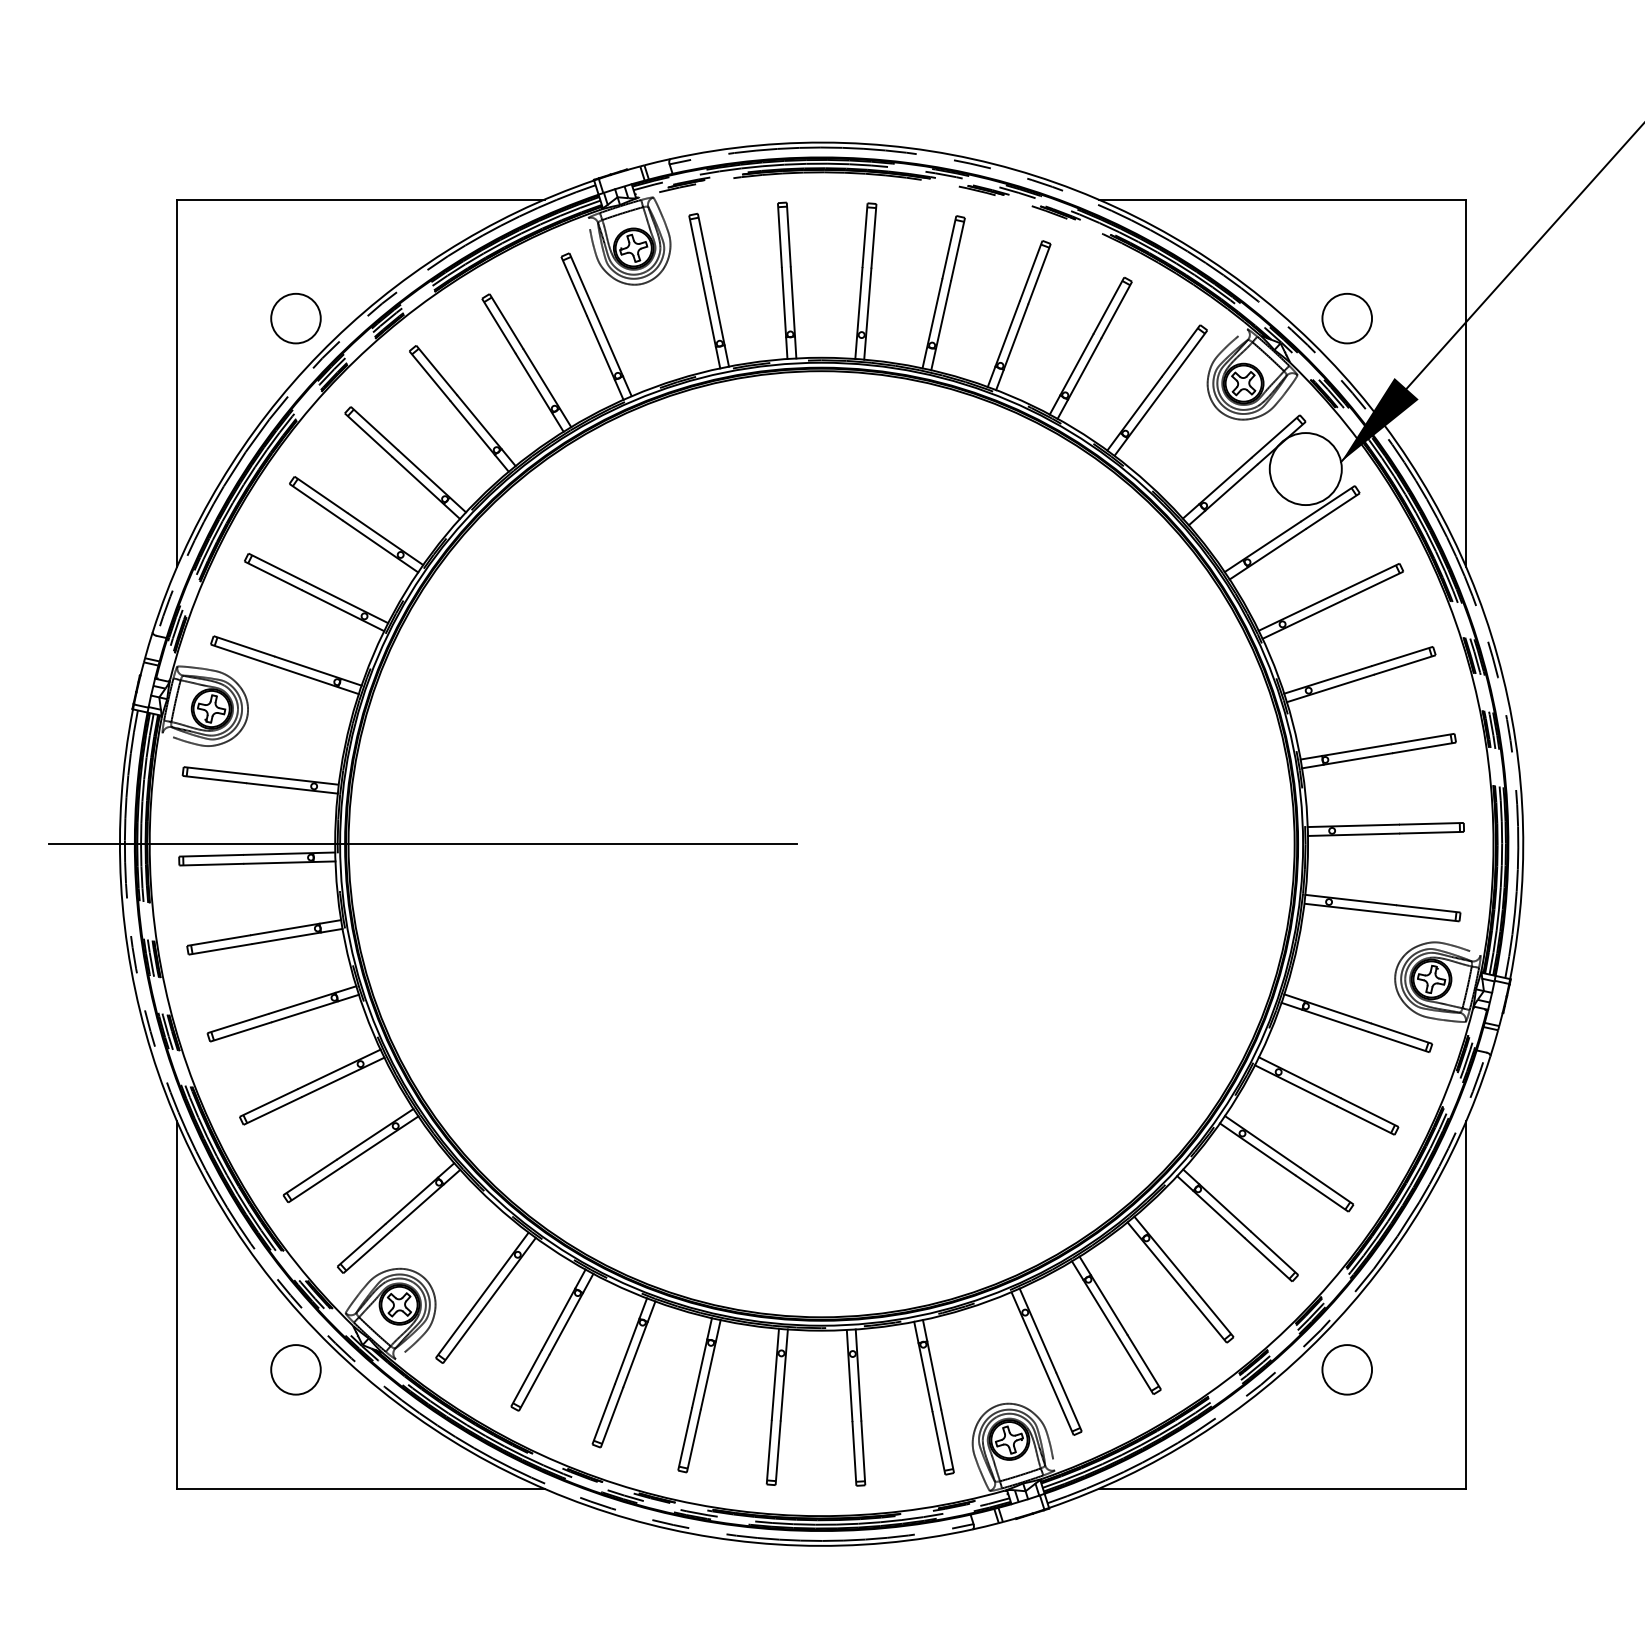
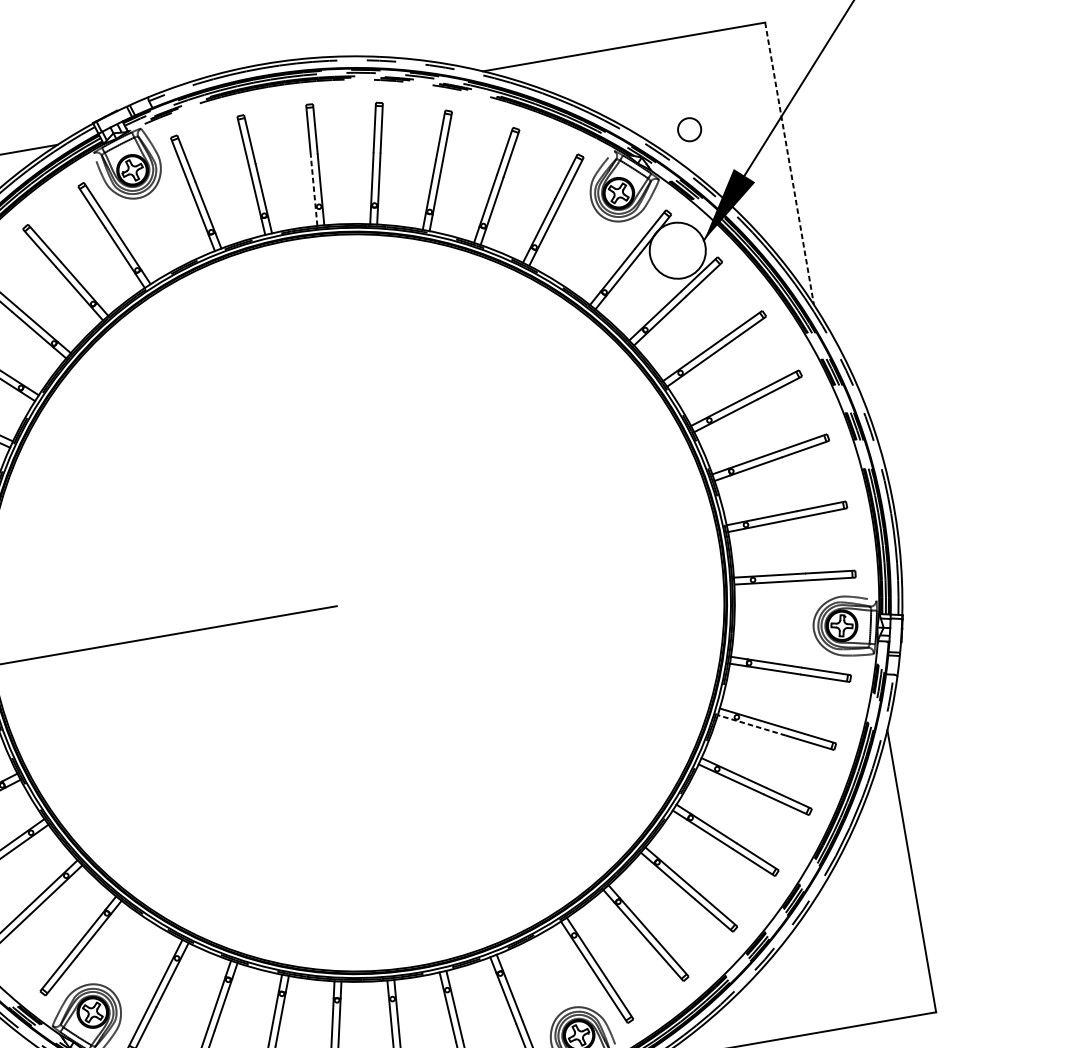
line: (858, 313) -> (313, 190), solid -> dashed
circle: (1347, 318) -> (689, 129), size x0.6
line: (1466, 383) -> (789, 163), solid -> dashed
line: (1295, 1085) -> (751, 725), solid -> dashed
circle: (1346, 1369) -> (828, 936), removed

